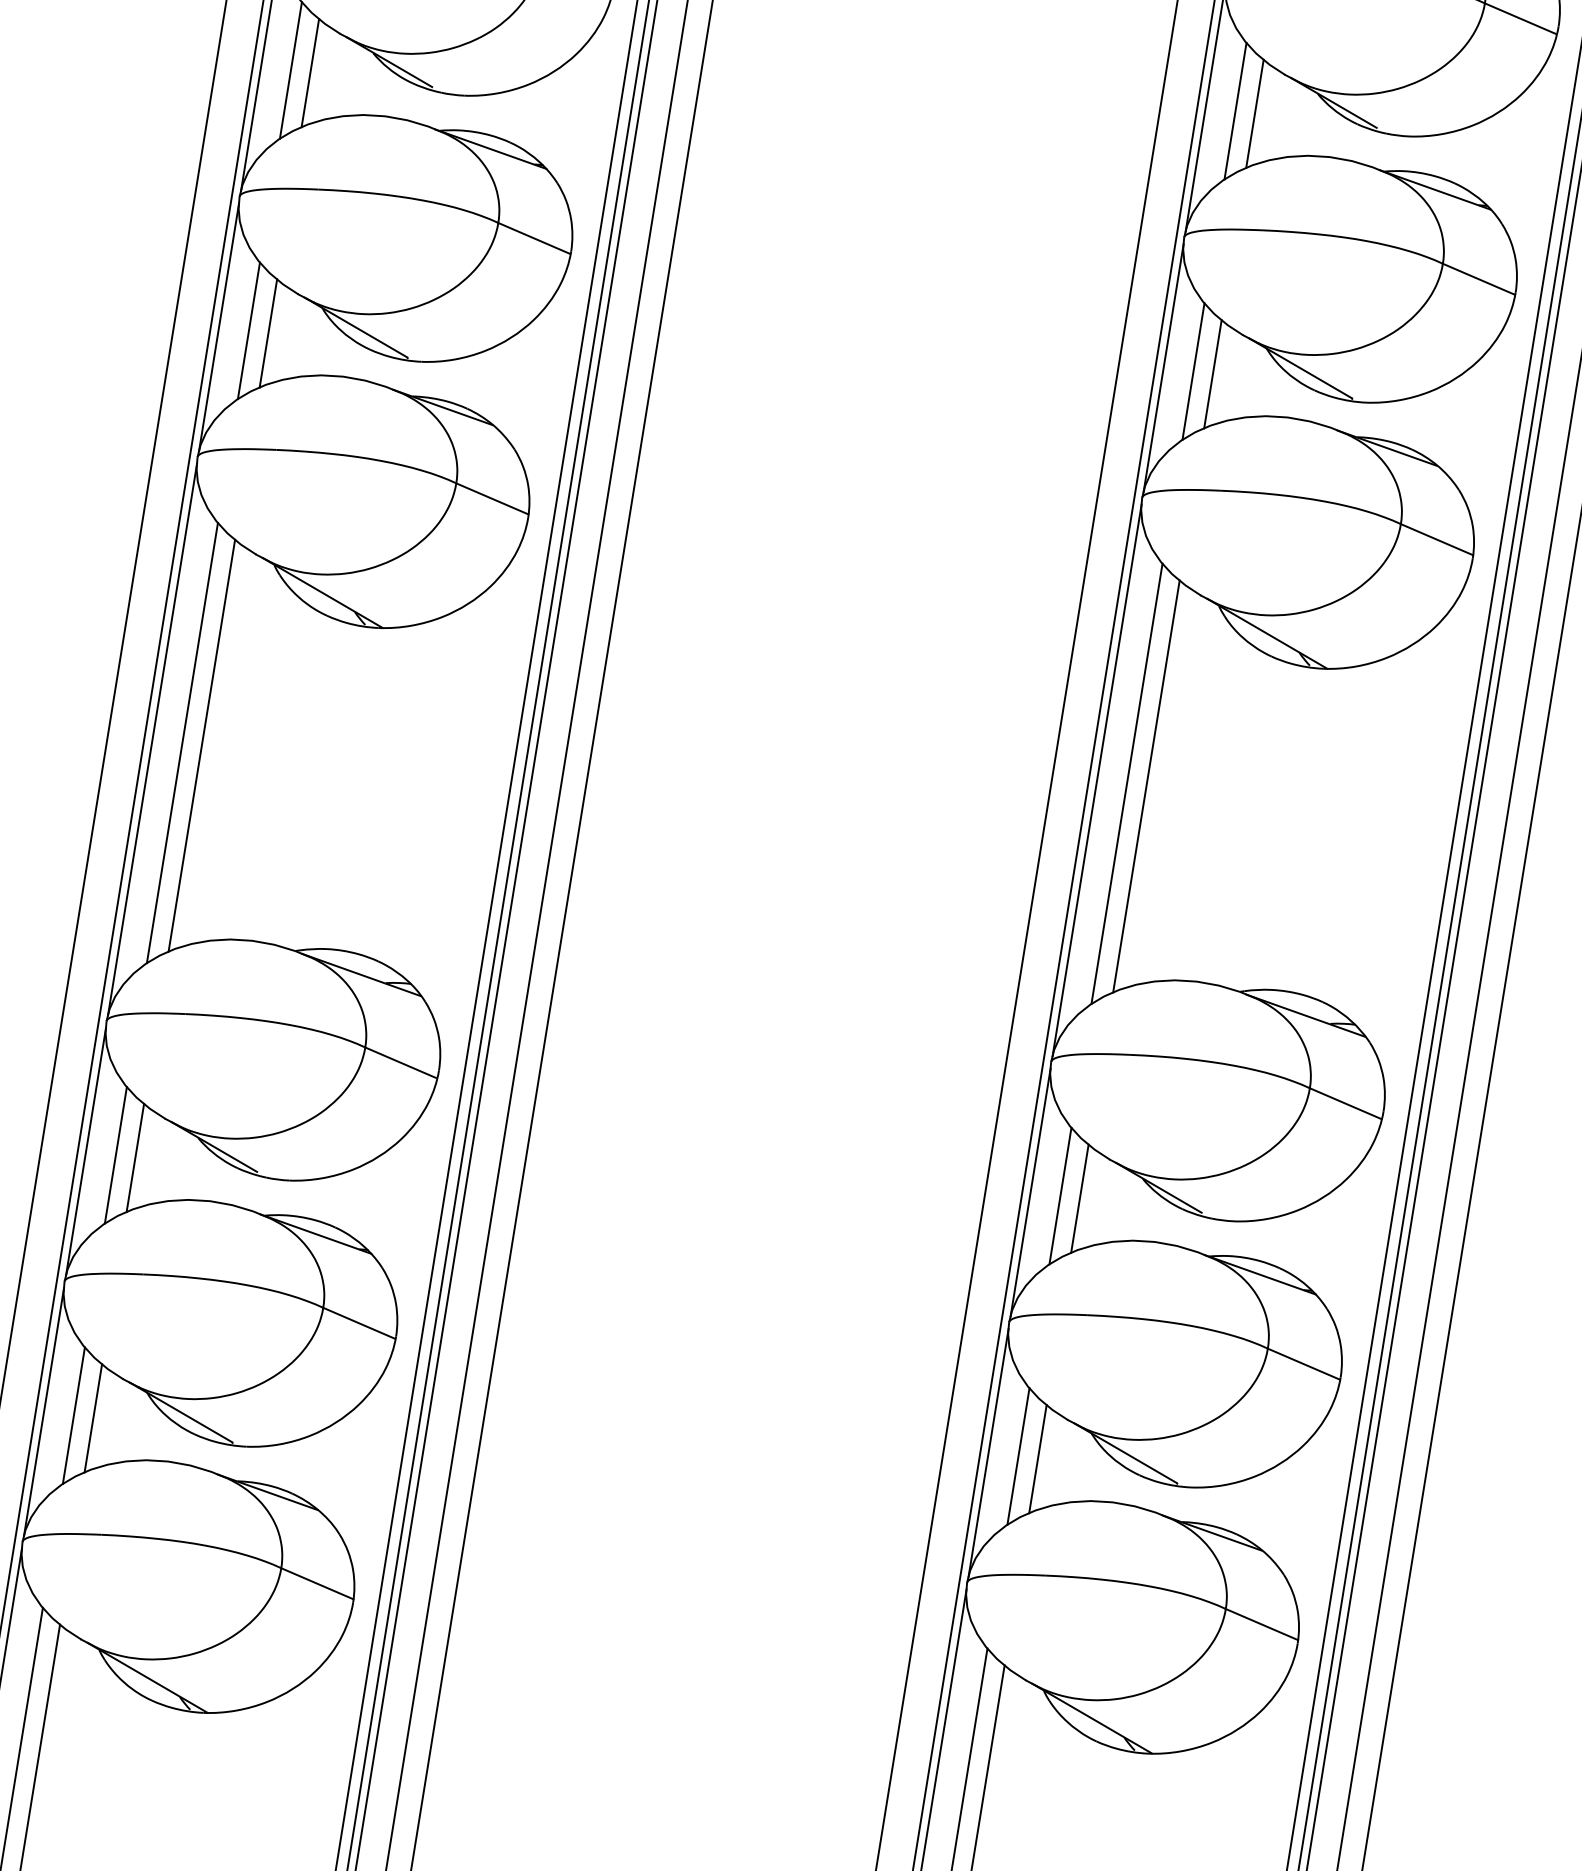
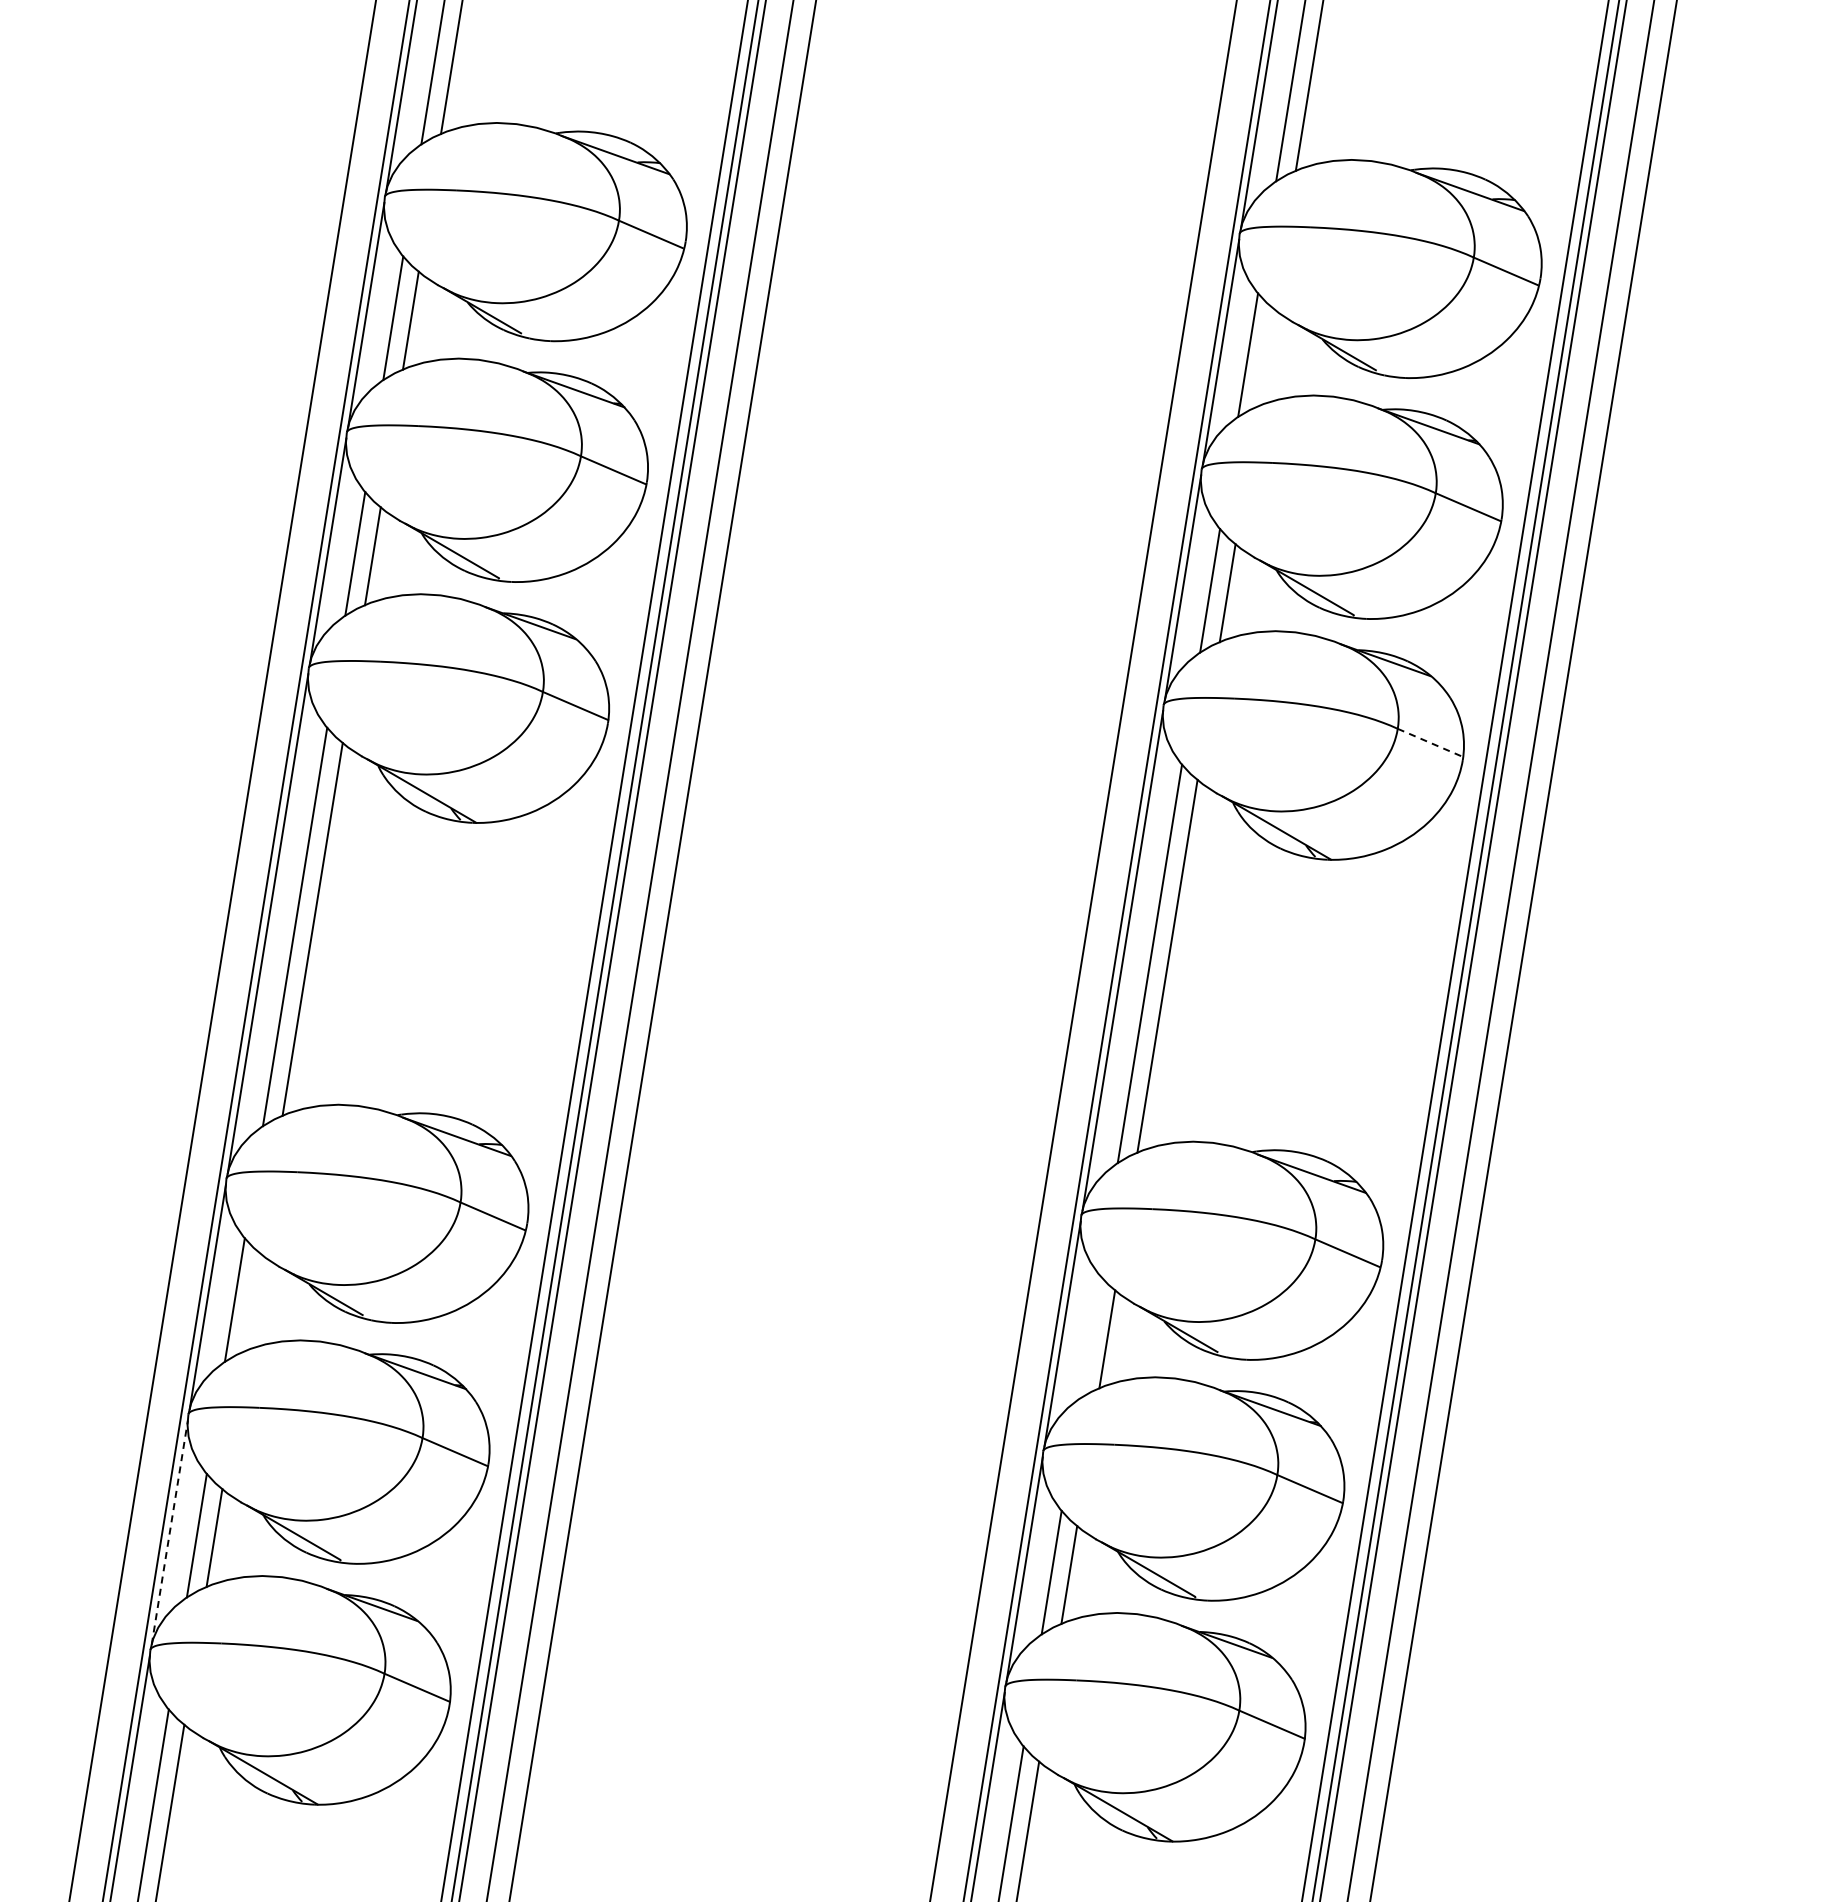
line: (1254, 113) -> (1265, 357), removed
line: (1437, 539) -> (1430, 742), solid -> dashed
line: (135, 1158) -> (252, 1302), removed
line: (1060, 1195) -> (1089, 1336), removed
line: (43, 1412) -> (169, 1532), solid -> dashed

